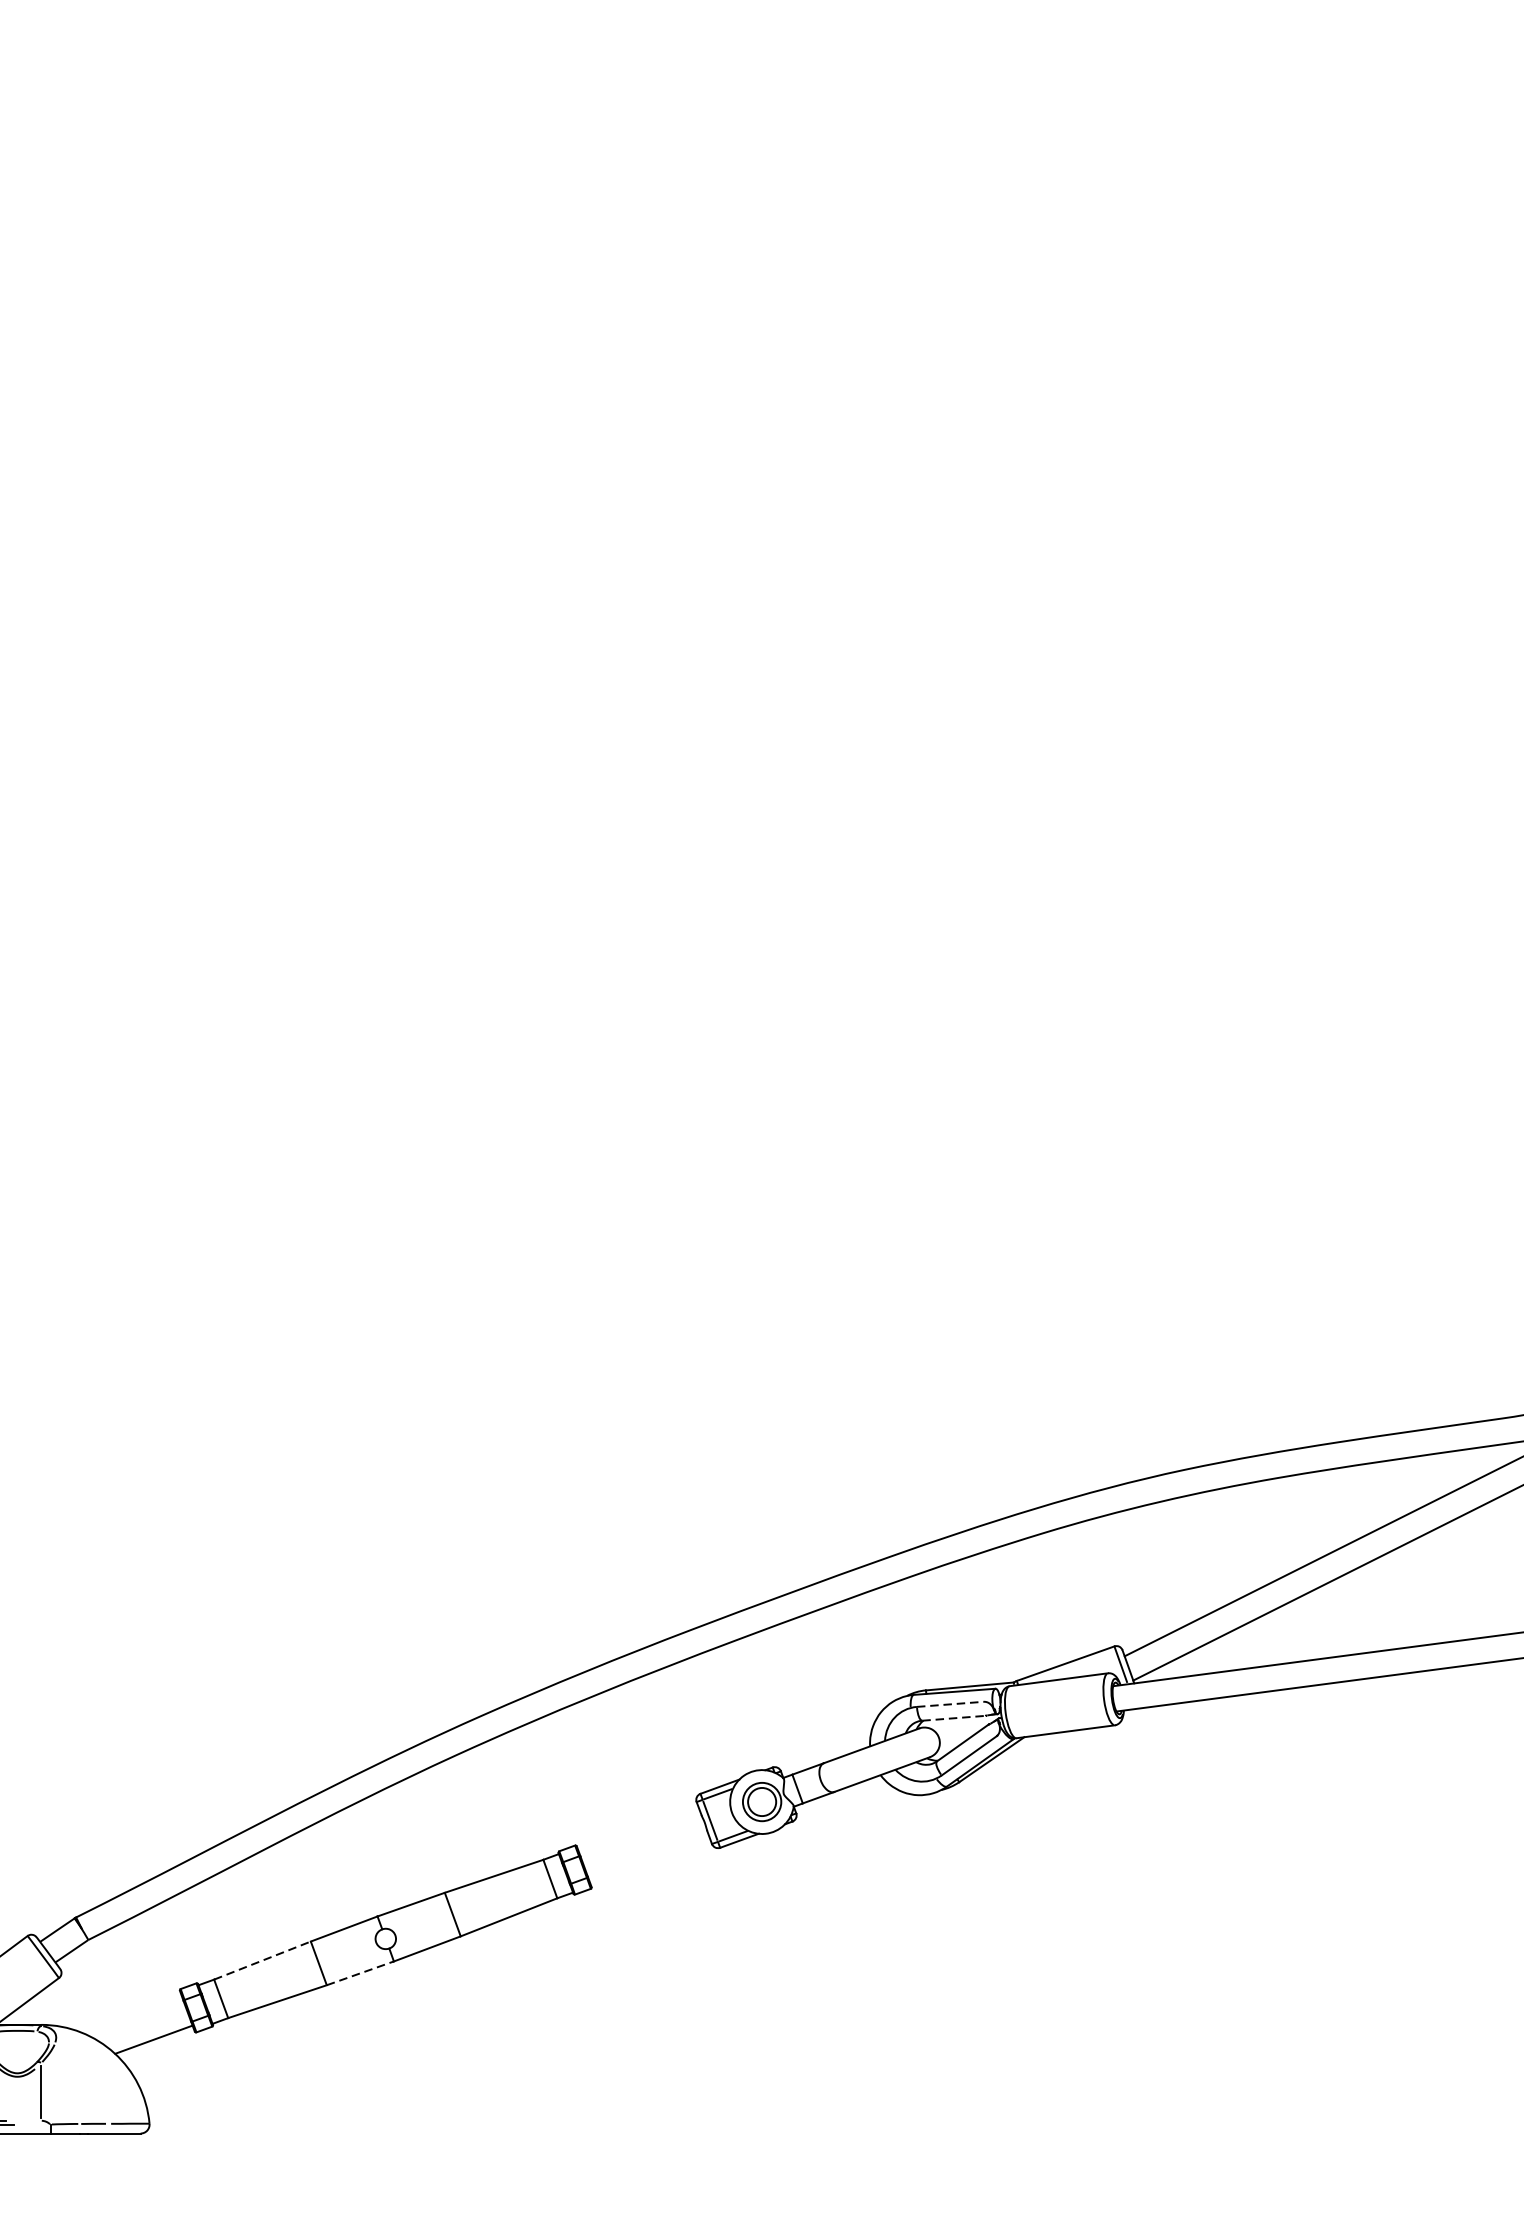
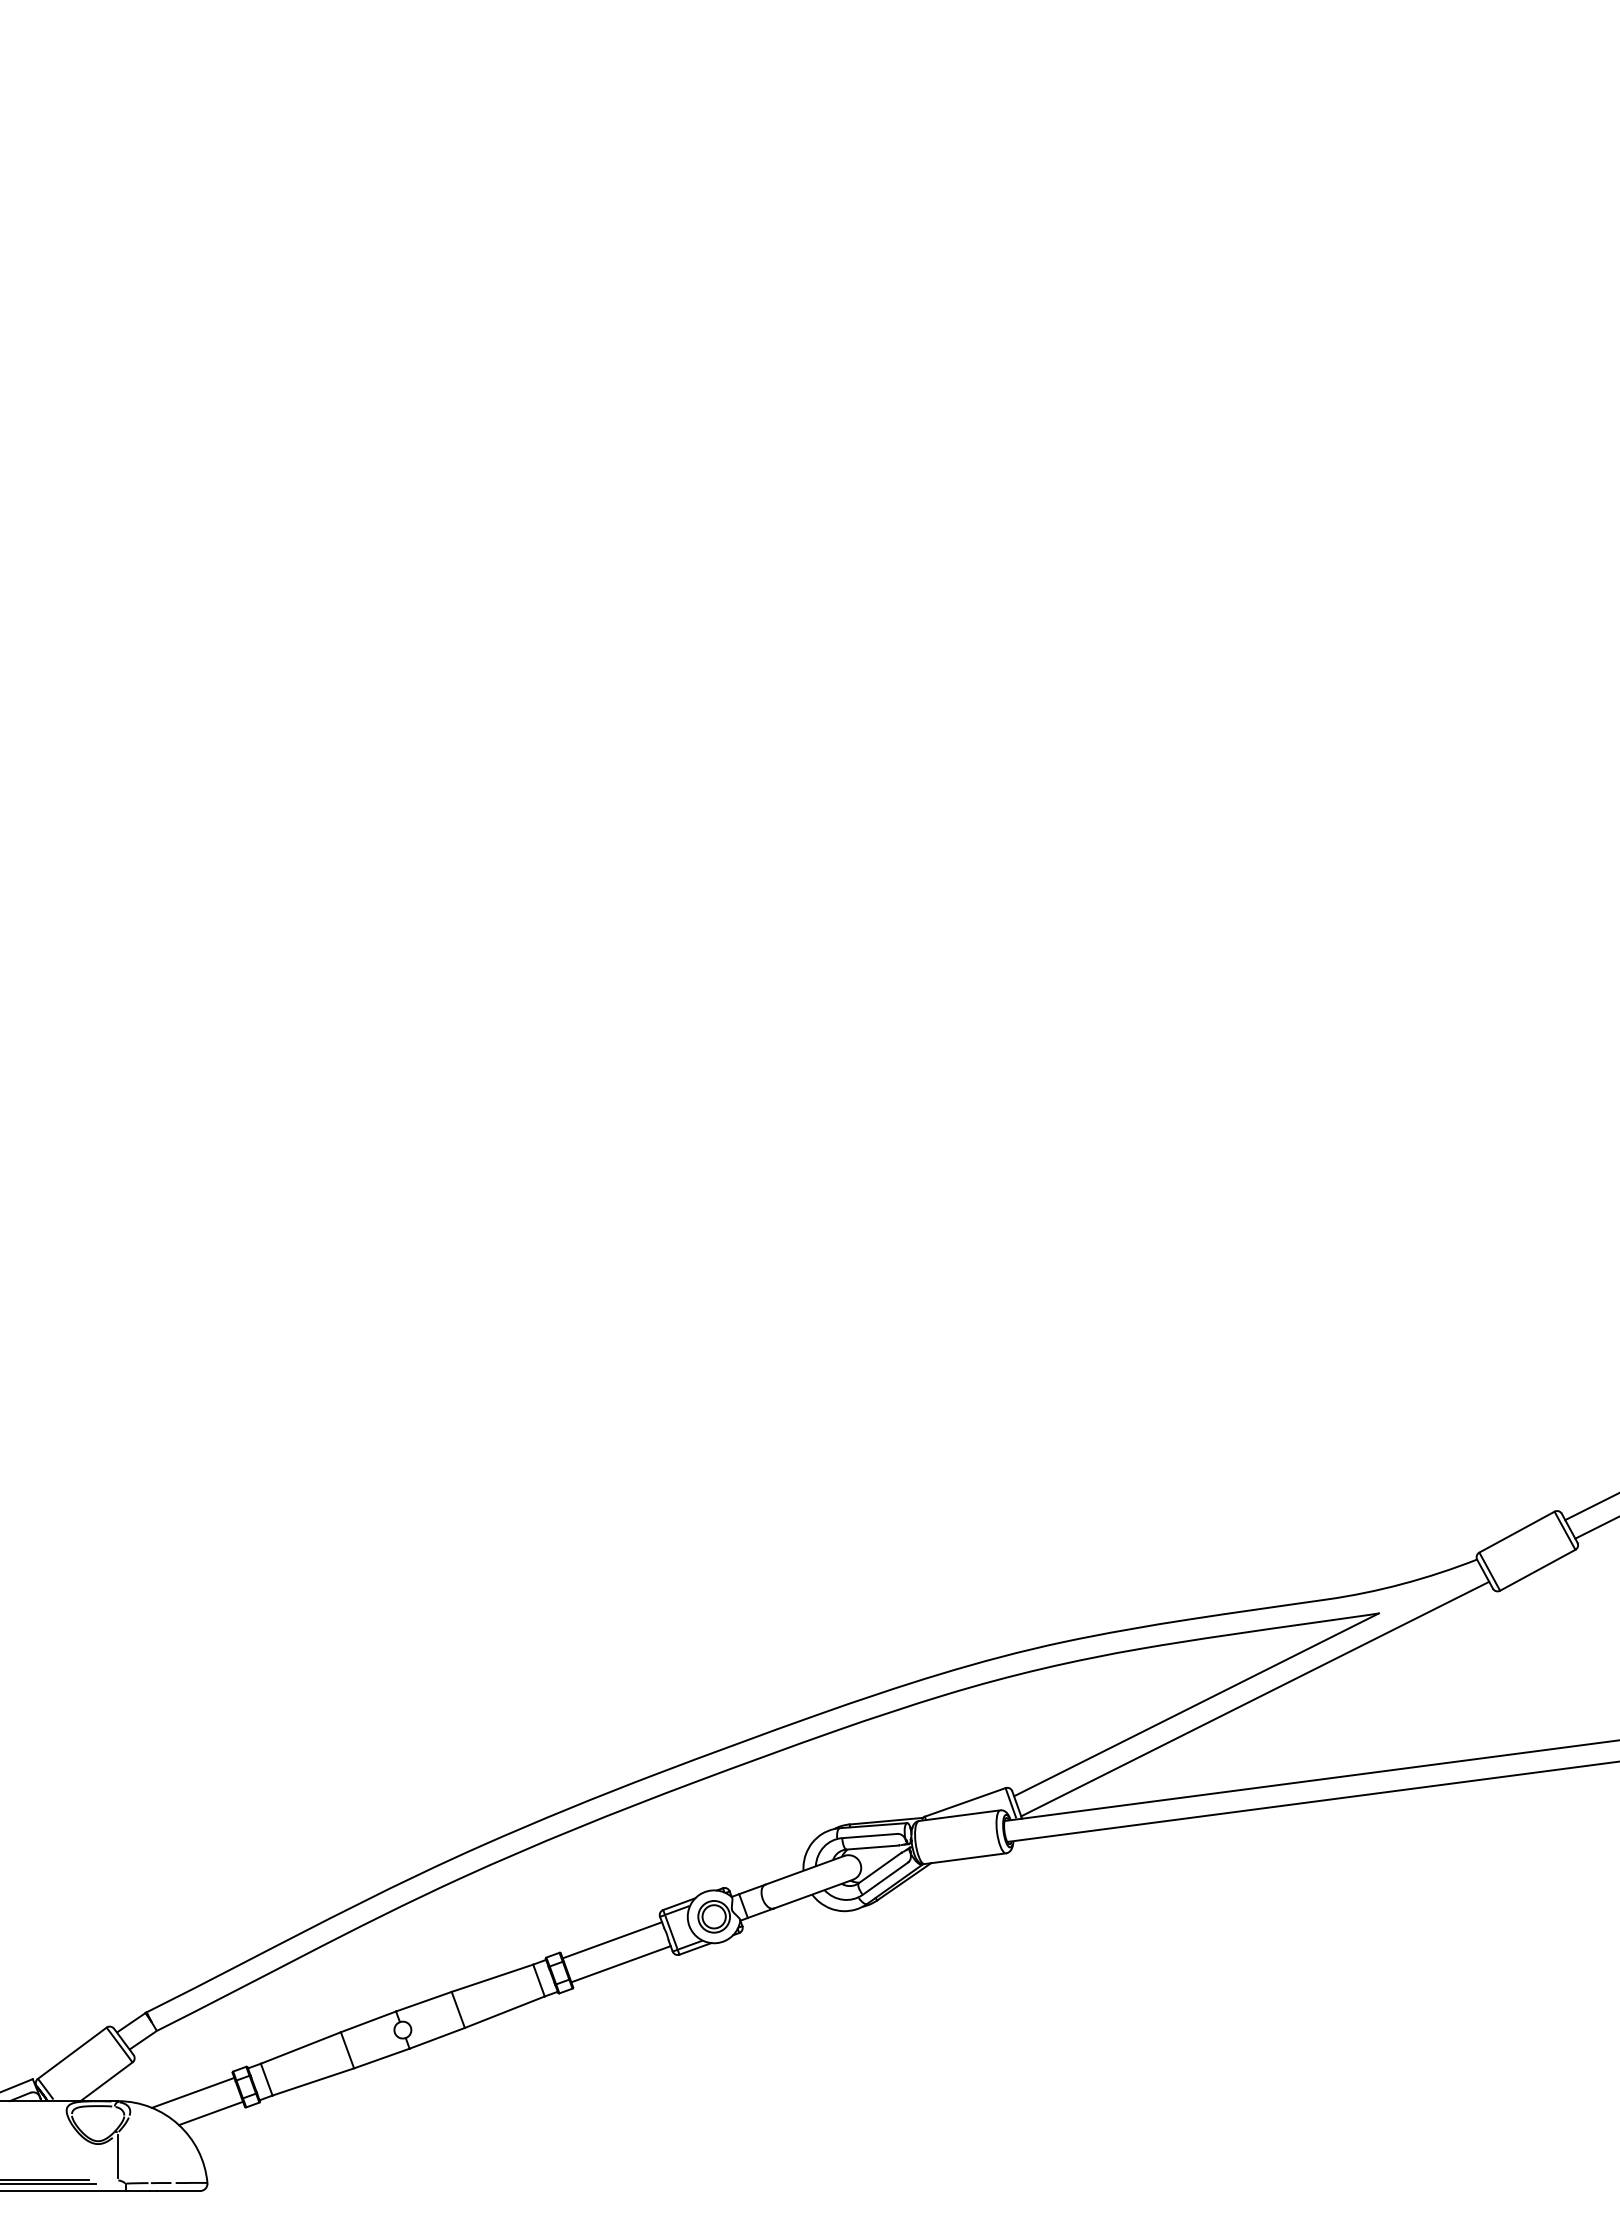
line: (949, 1704) -> (869, 1836), dashed -> solid
line: (954, 1718) -> (873, 1847), dashed -> solid
line: (639, 1830) -> (612, 1940), added
line: (648, 1859) -> (620, 1964), added
line: (263, 1960) -> (301, 2047), dashed -> solid
line: (361, 1973) -> (382, 2058), dashed -> solid
line: (132, 2014) -> (193, 2092), added

